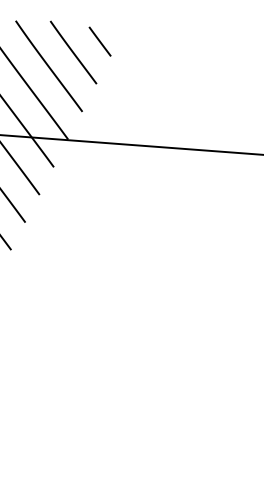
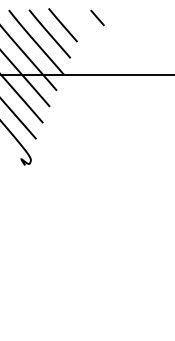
line: (100, 40) -> (97, 17), moved

